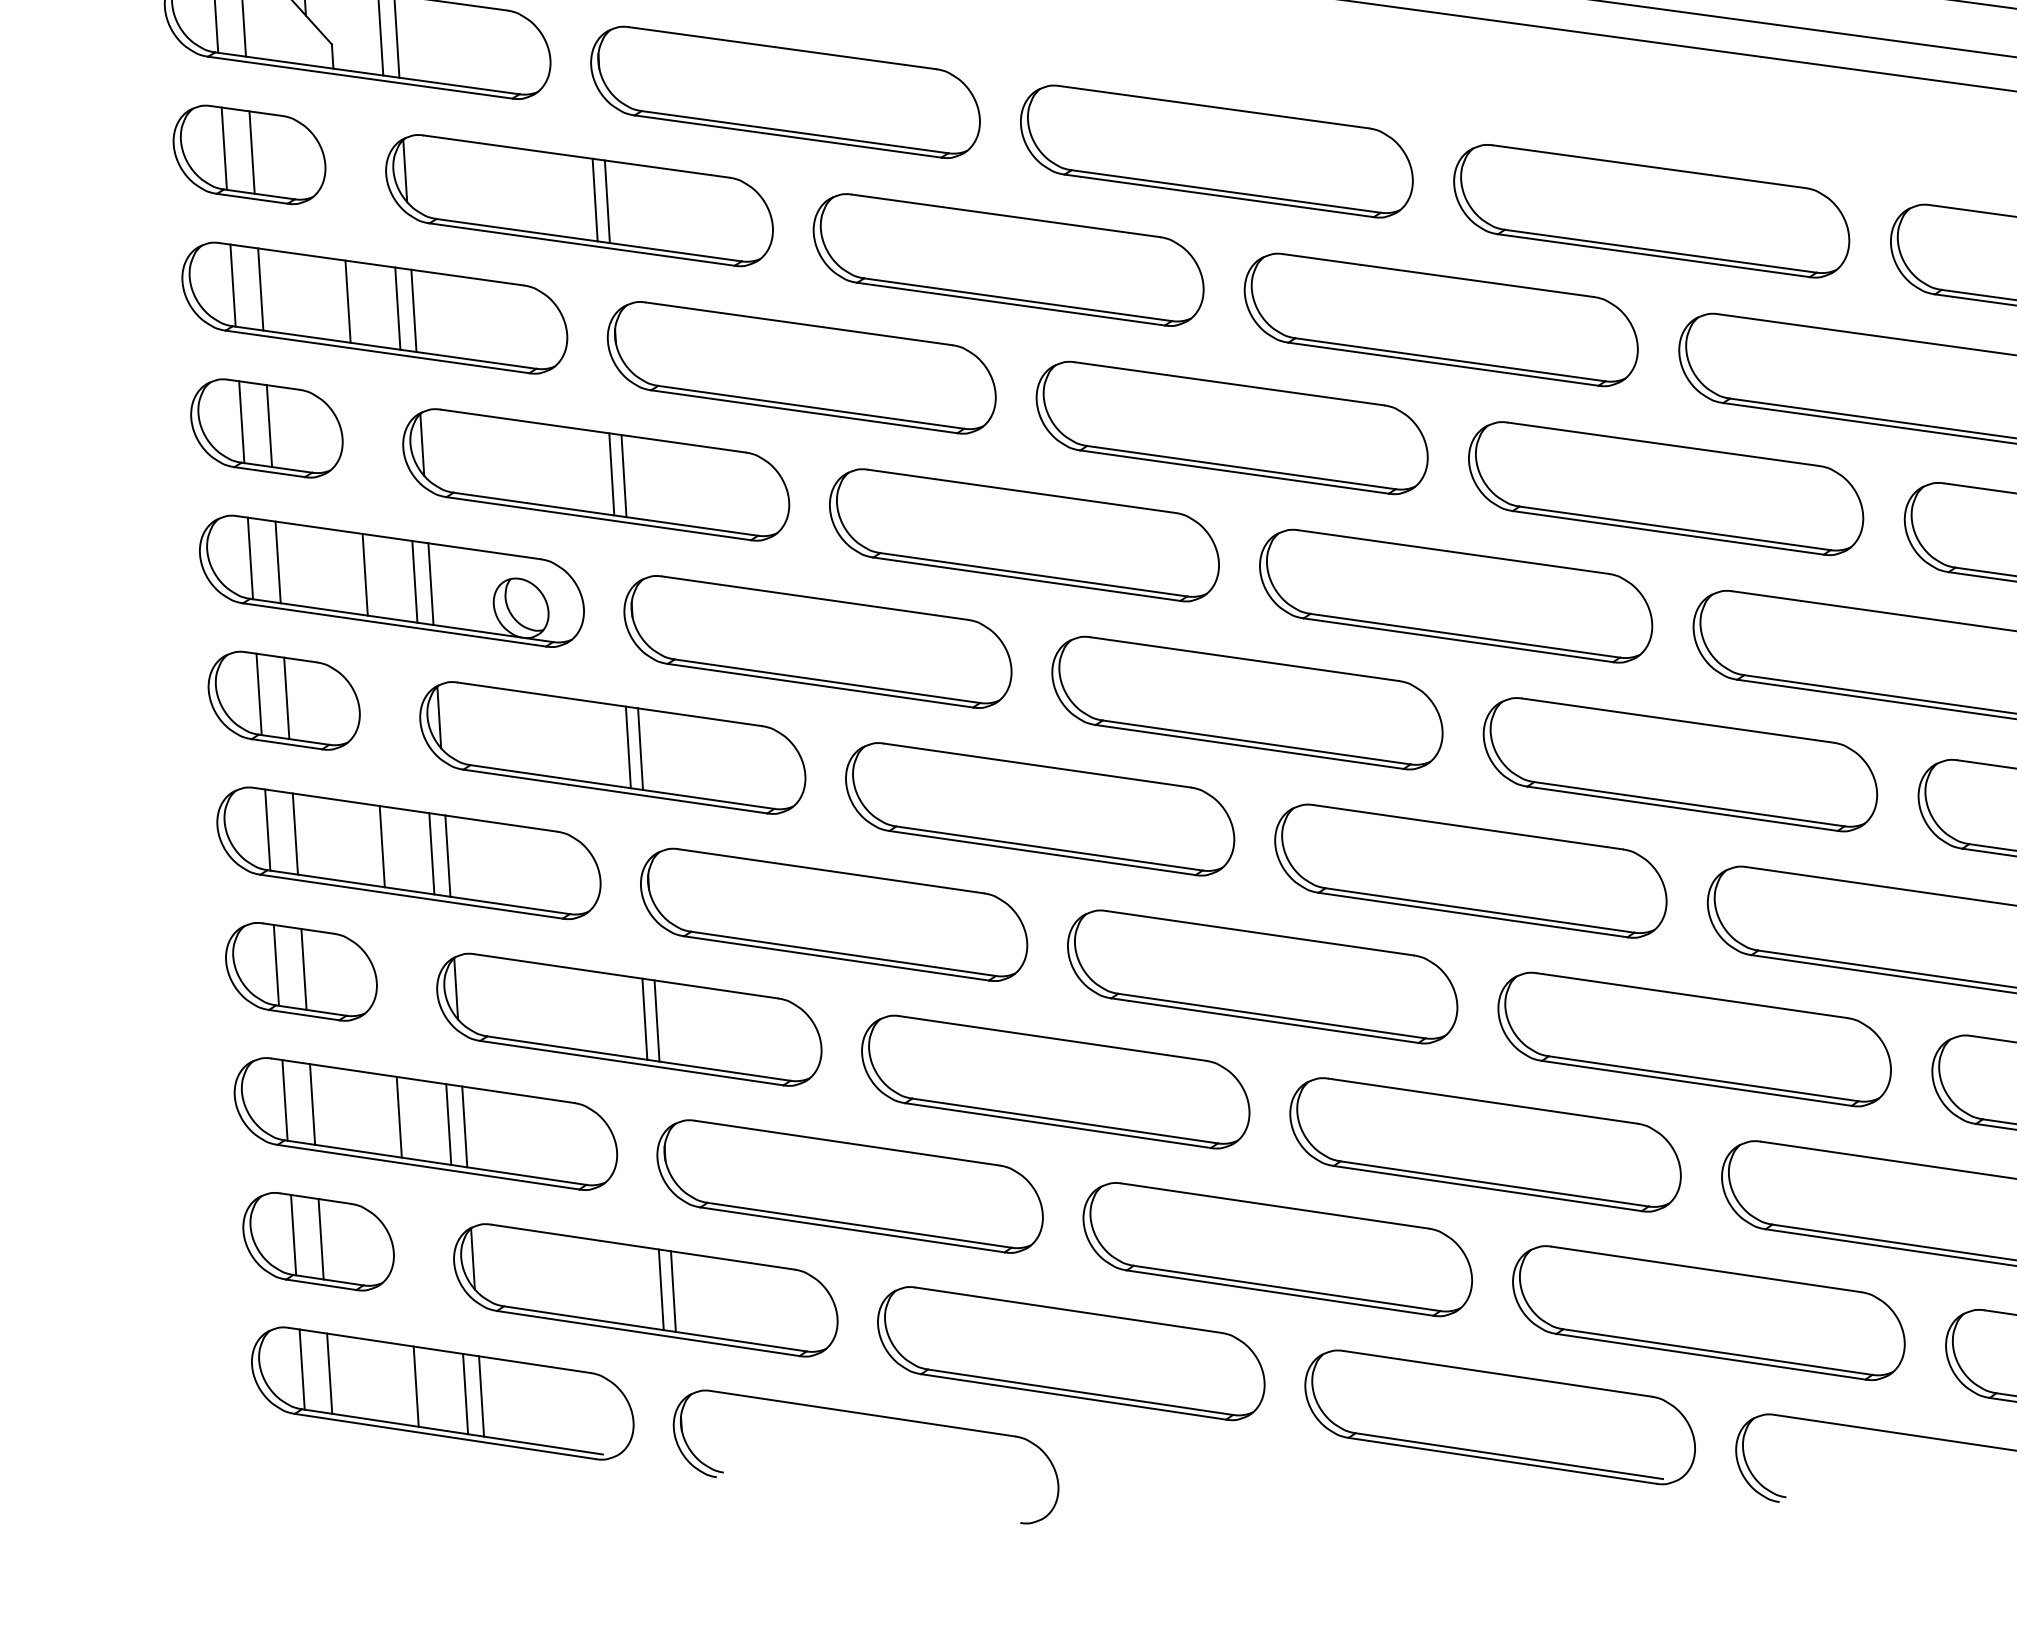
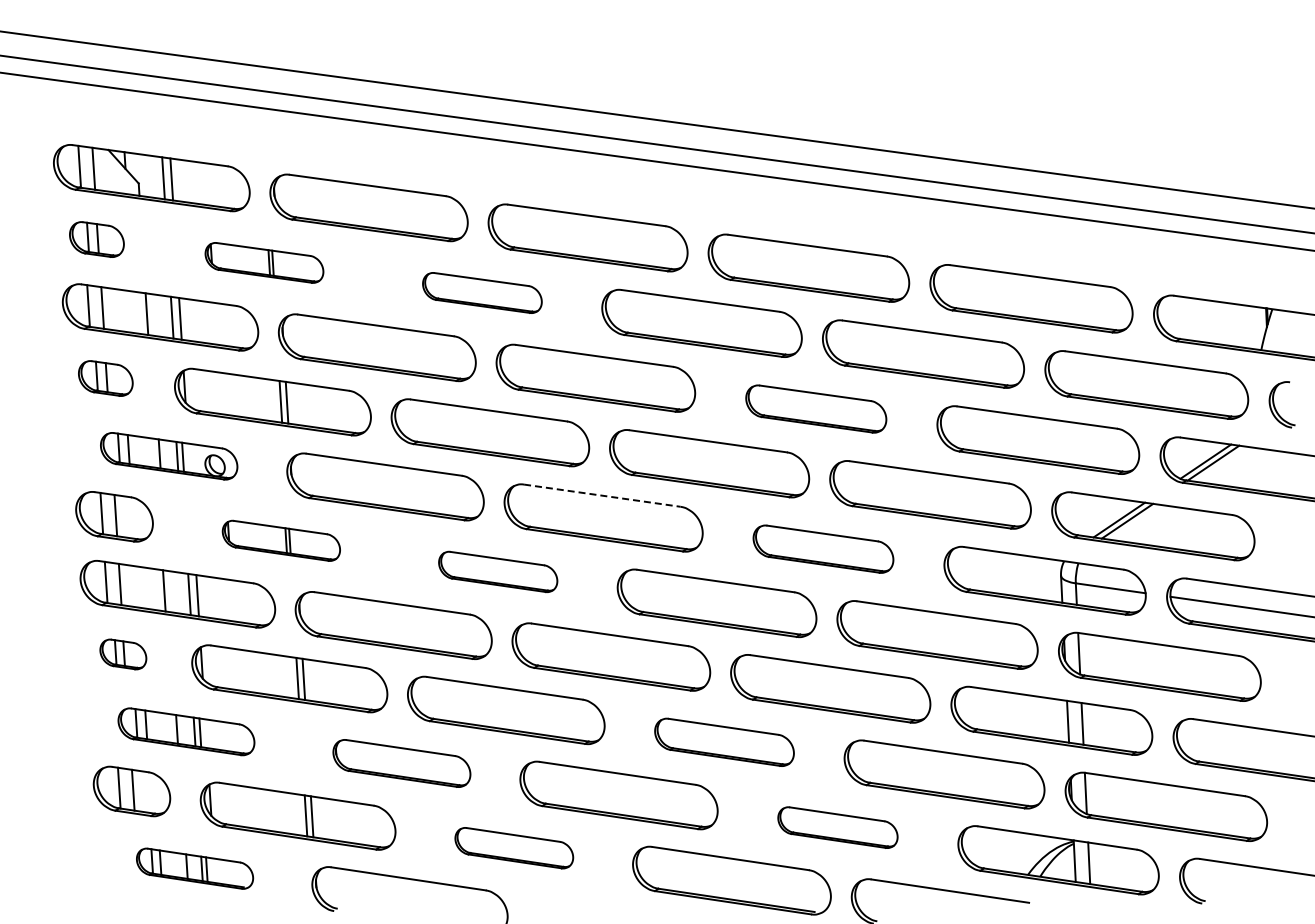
part: (248, 154) -> (96, 239), size x0.7
part: (579, 199) -> (264, 262), size x0.6
part: (1008, 258) -> (482, 292), size x0.6
part: (266, 428) -> (105, 378), size x0.7
part: (1666, 487) -> (816, 408), size x0.7
part: (390, 581) -> (168, 456), size x0.7
line: (1245, 658) -> (602, 495), solid -> dashed
part: (613, 747) -> (281, 540), size x0.6
part: (1680, 763) -> (823, 548), size x0.7
part: (1038, 808) -> (497, 571), size x0.6
part: (301, 971) -> (123, 654), size x0.6
part: (425, 1123) -> (186, 731), size x0.7
part: (1485, 1145) -> (724, 742), size x0.7
part: (849, 1186) -> (401, 763), size x0.7
part: (1708, 1312) -> (837, 827), size x0.6
part: (1071, 1352) -> (514, 847), size x0.6
part: (441, 1393) -> (194, 868), size x0.6

